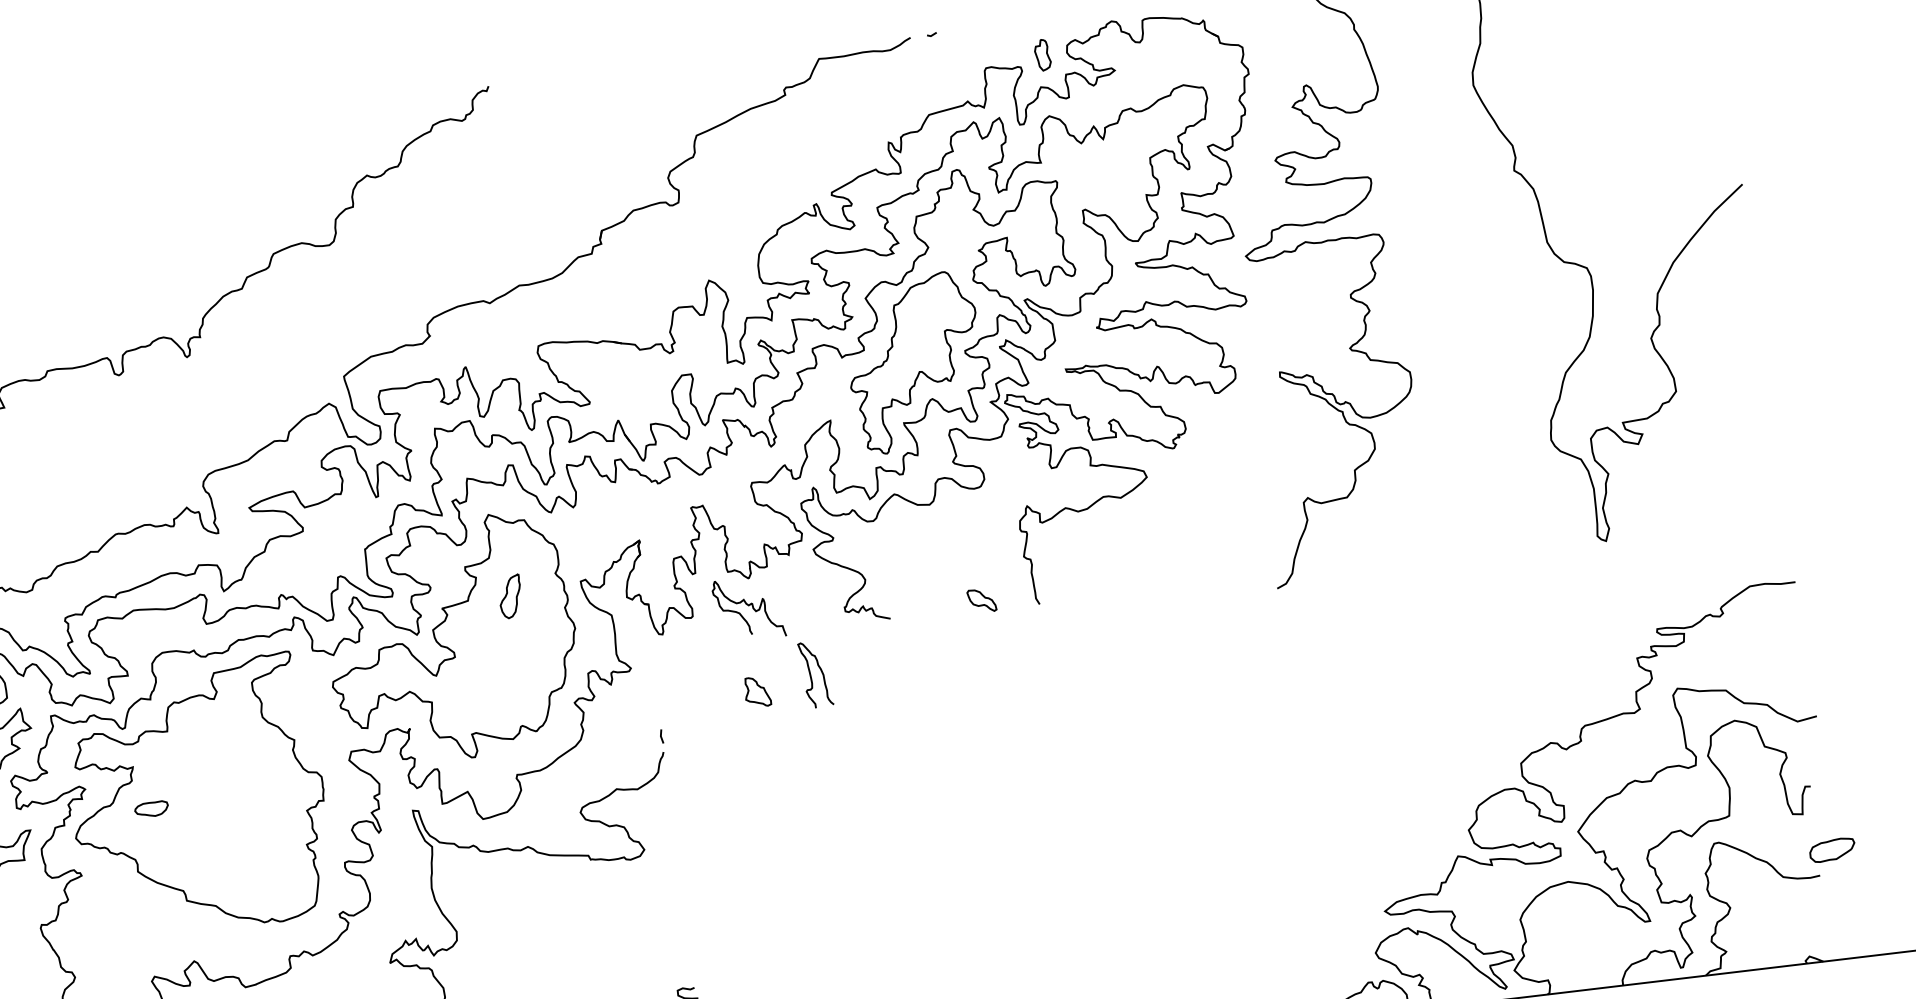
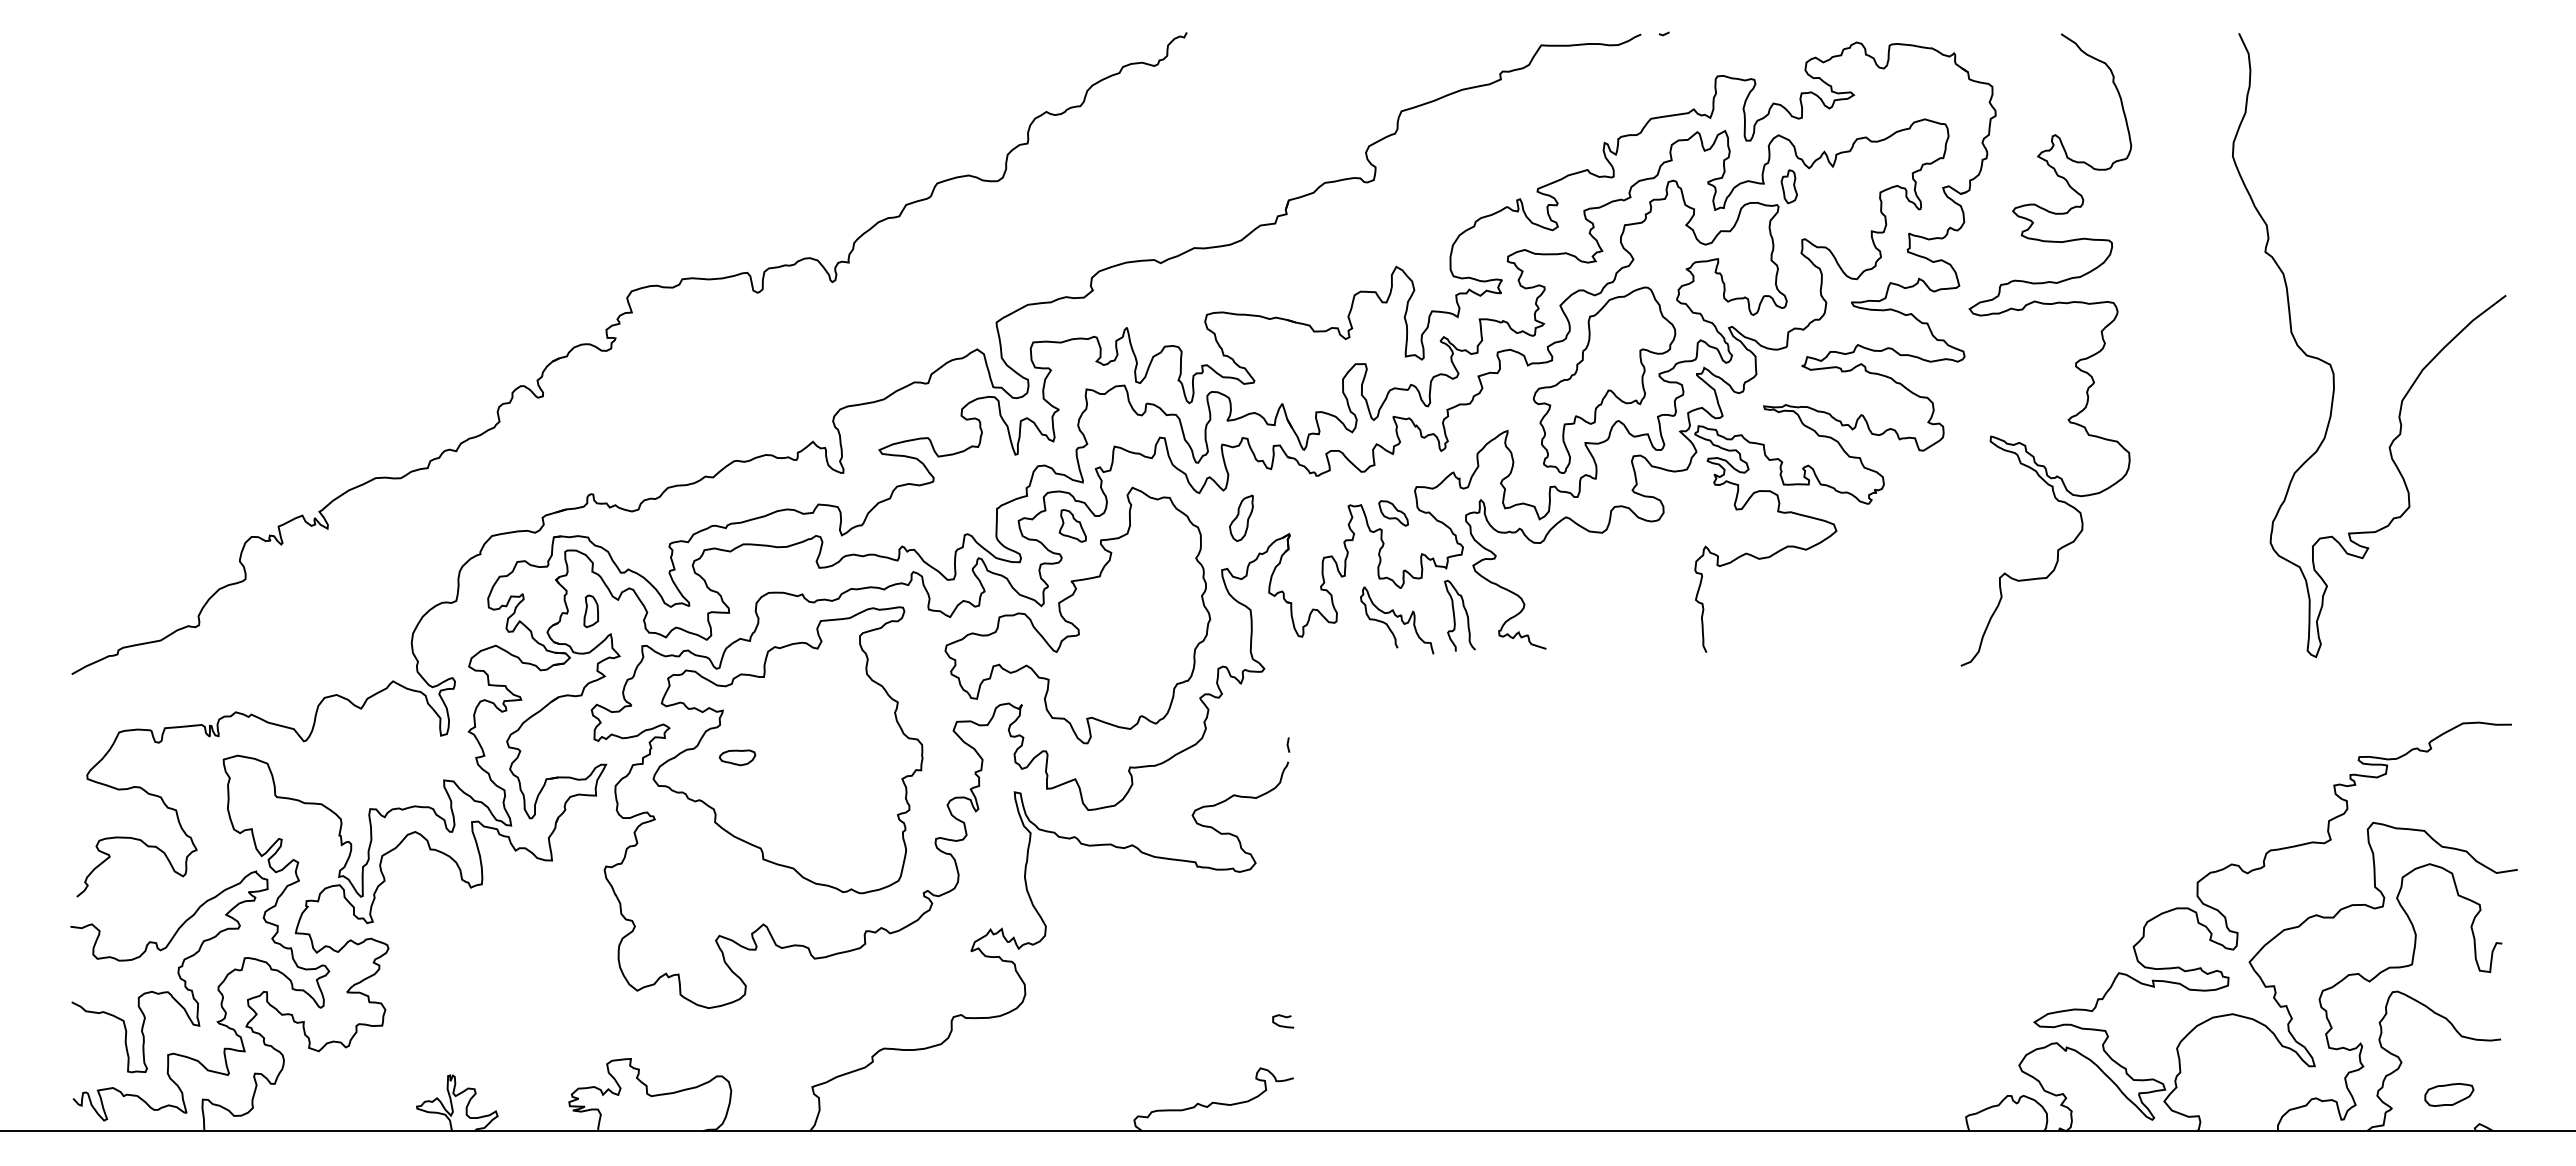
part: (1041, 55) -> (1788, 186), moved
part: (510, 595) -> (1241, 517), moved
part: (981, 600) -> (1393, 513), moved
curve: (811, 675) -> (1455, 616), moved
part: (757, 691) -> (1072, 525), moved
part: (1832, 849) -> (2449, 1094), moved

